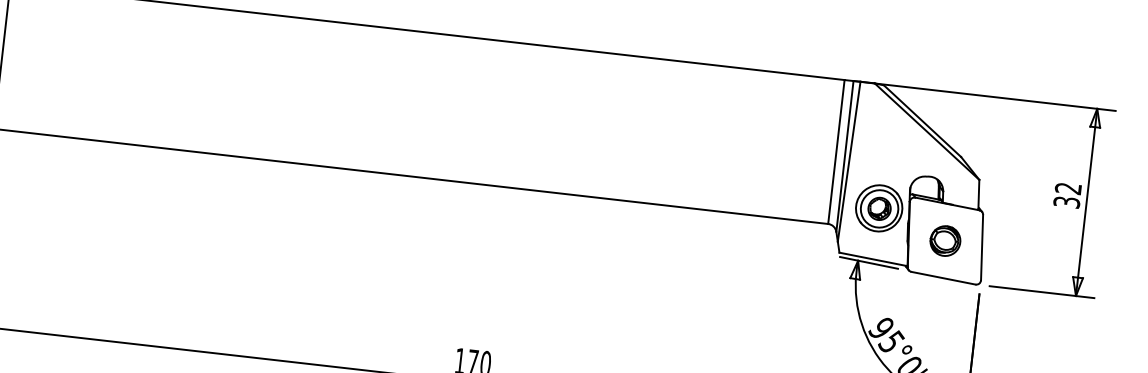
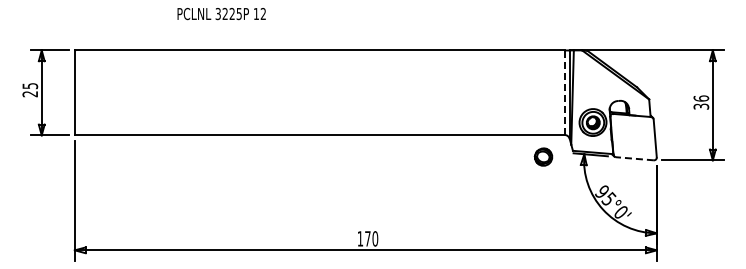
line: (836, 151) -> (564, 92), solid -> dashed
text: (1068, 188) -> (701, 98), 32 -> 36
part: (945, 240) -> (543, 156), moved
line: (942, 277) -> (634, 158), solid -> dashed

